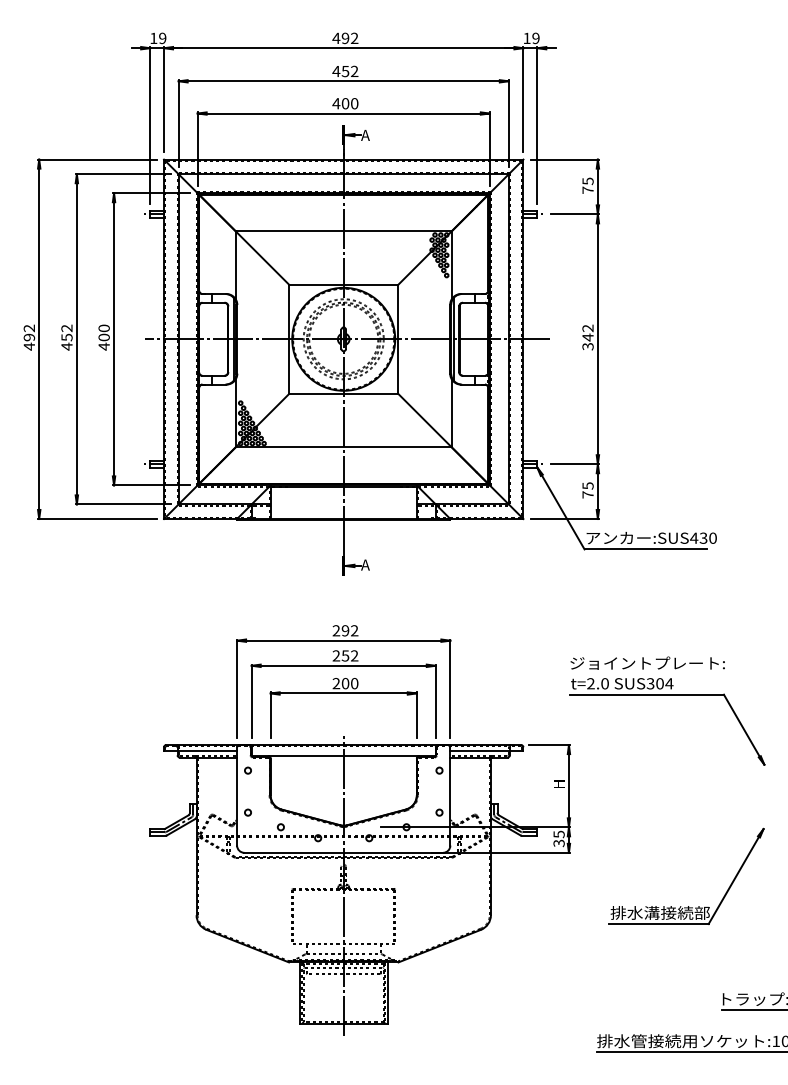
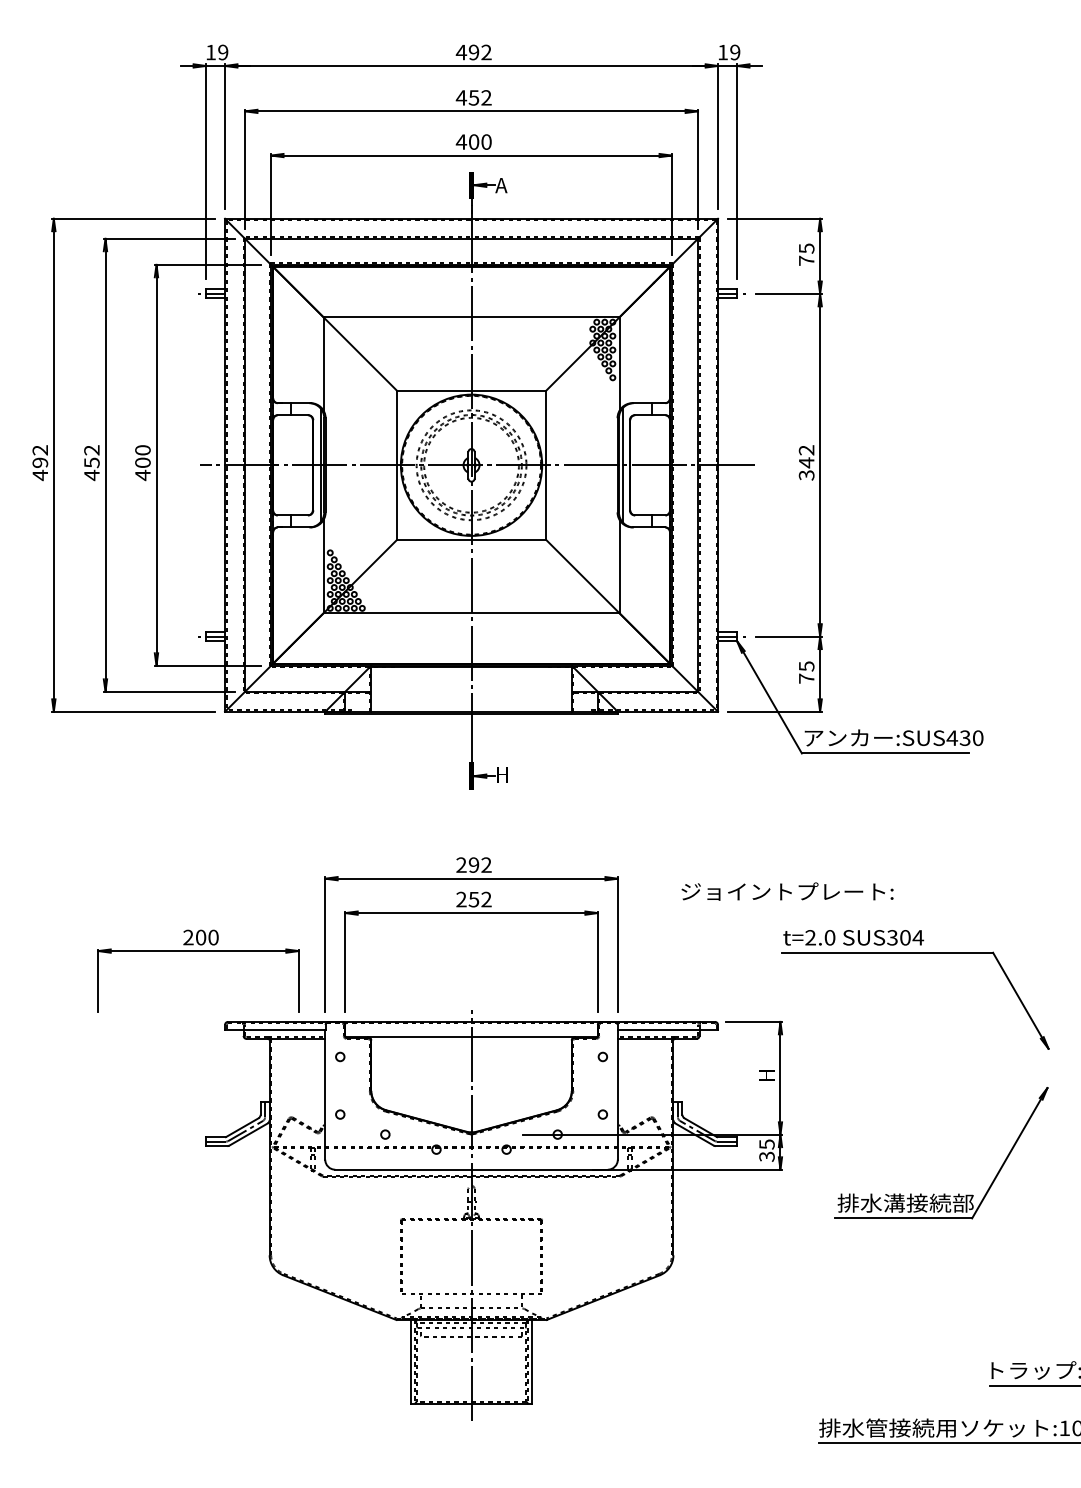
text: (365, 564) -> (501, 774), A -> H
text: (647, 663) -> (787, 891), moved
part: (343, 693) -> (198, 951), moved
part: (687, 905) -> (943, 1193), moved

